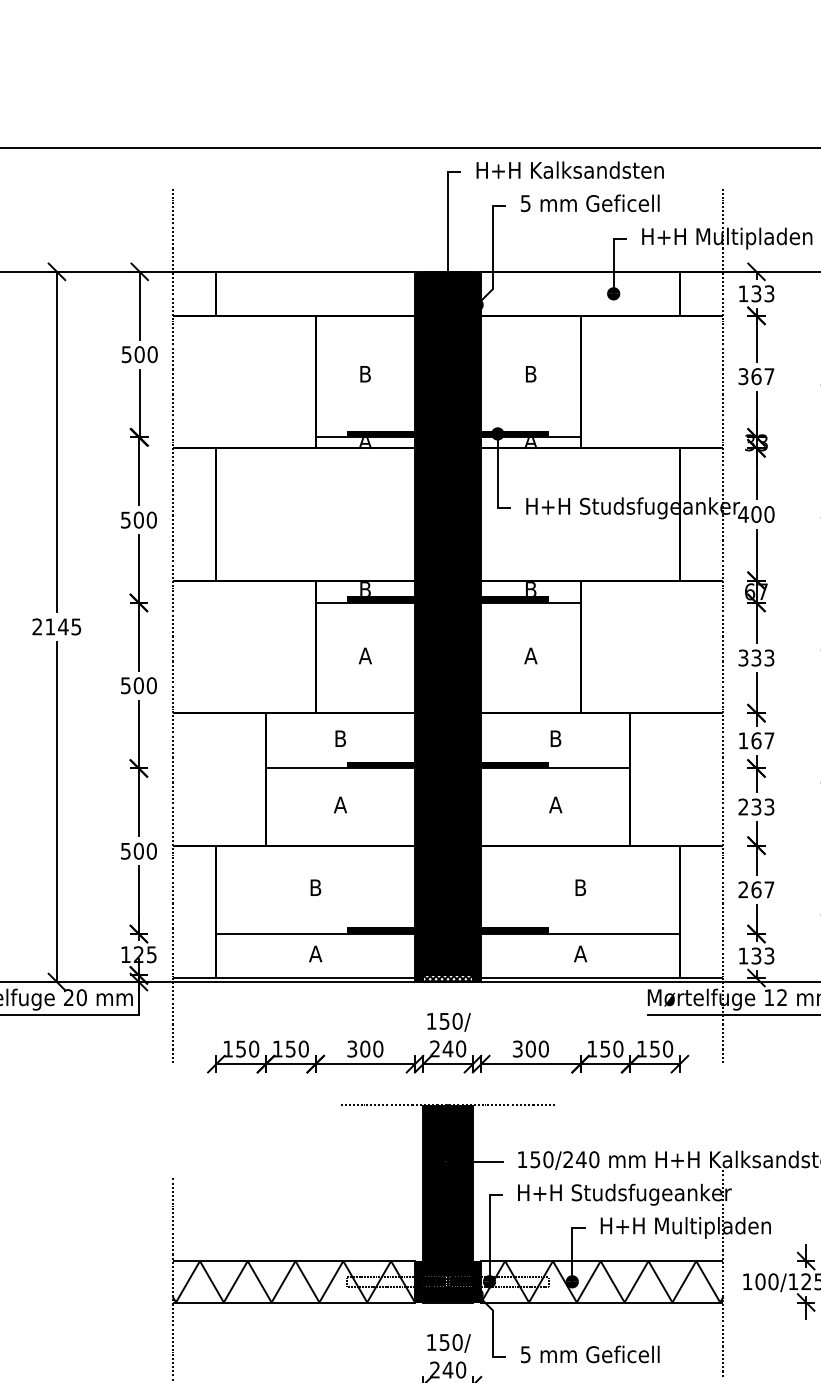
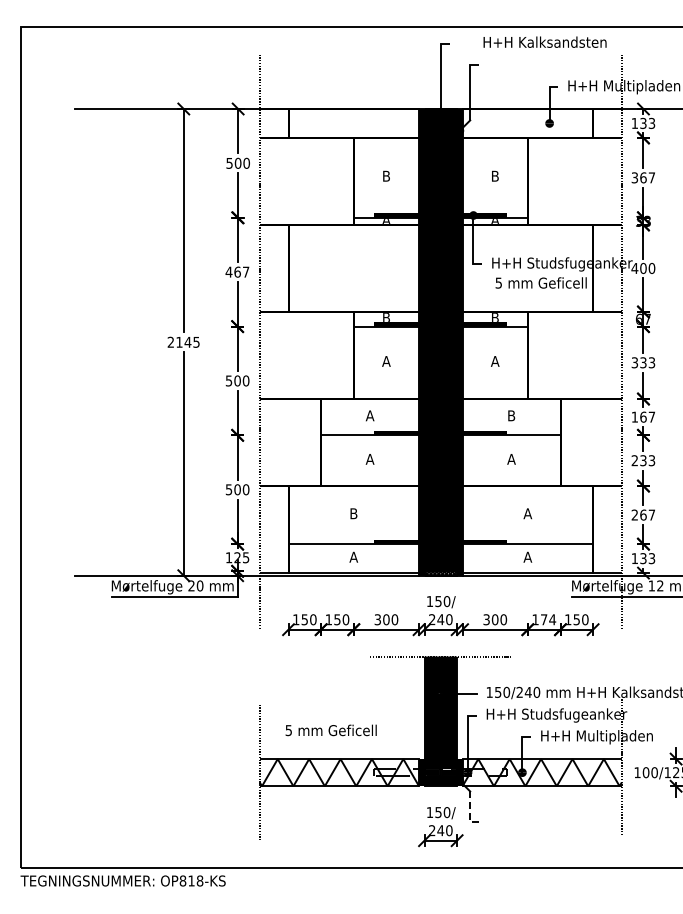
text: (569, 169) -> (544, 41), moved
text: (589, 202) -> (540, 282), moved
text: (138, 519) -> (237, 271), 500 -> 467
text: (339, 738) -> (369, 415), B -> A
text: (580, 887) -> (527, 513), B -> A
text: (611, 1048) -> (548, 619), 150 -> 174
line: (493, 1340) -> (470, 811), solid -> dashed
text: (589, 1354) -> (330, 730), moved

